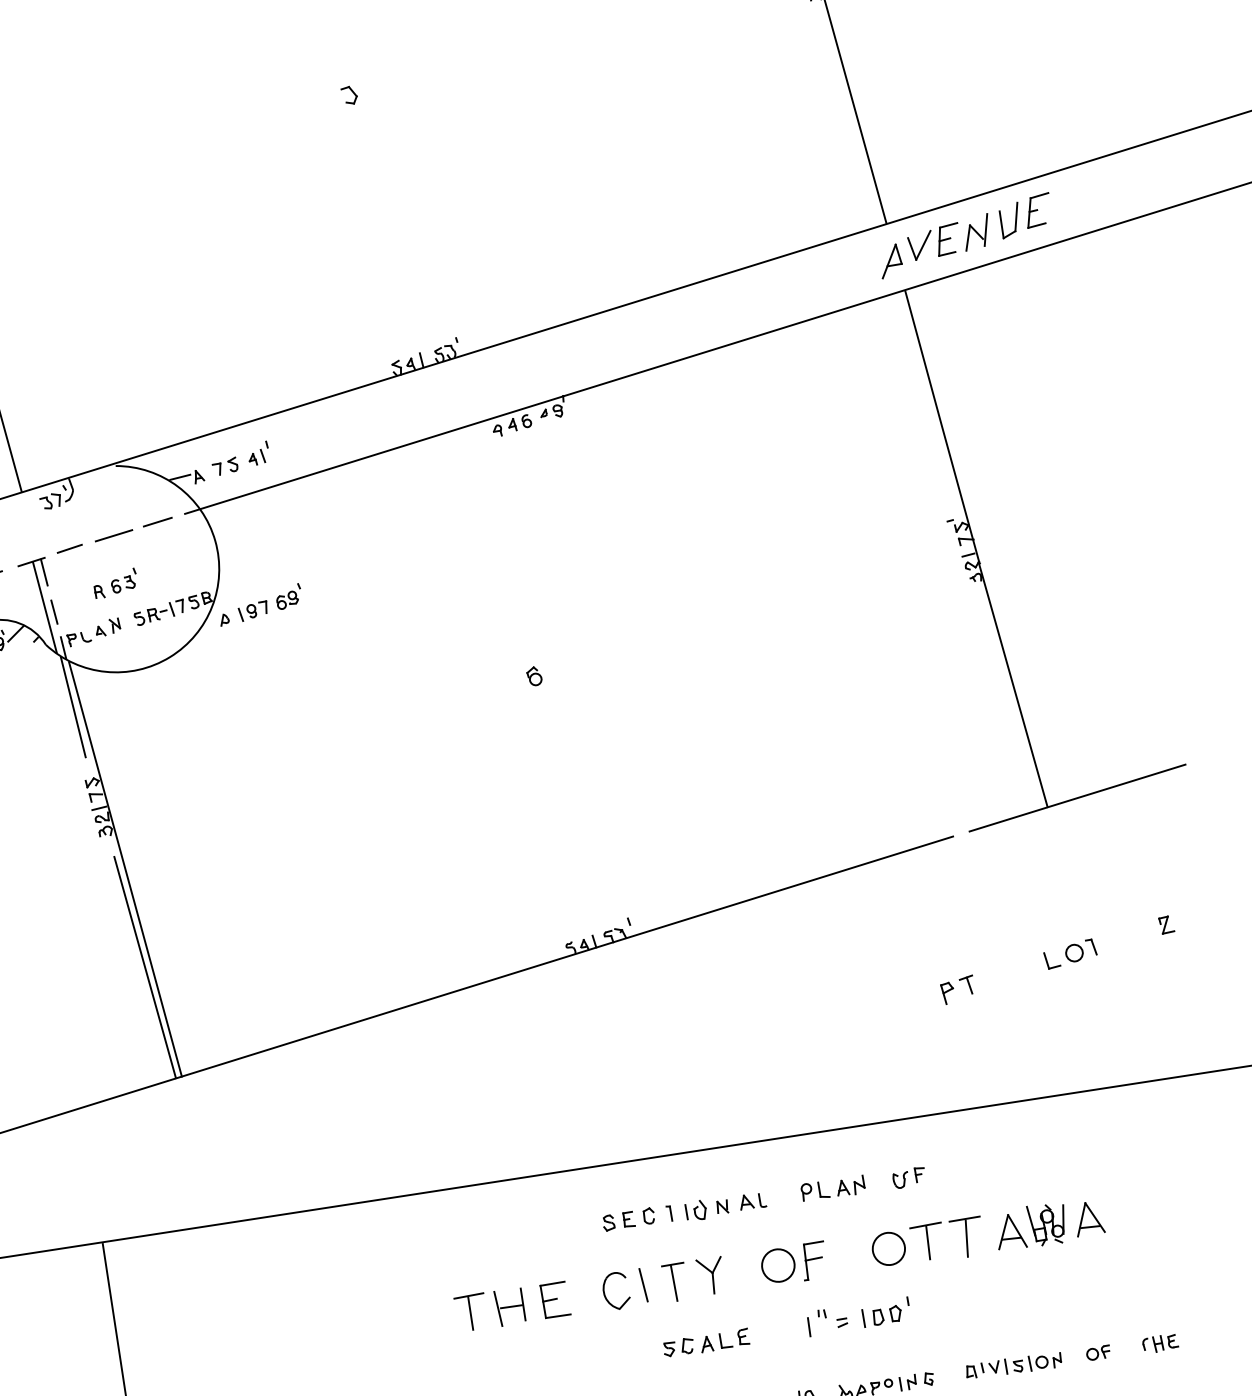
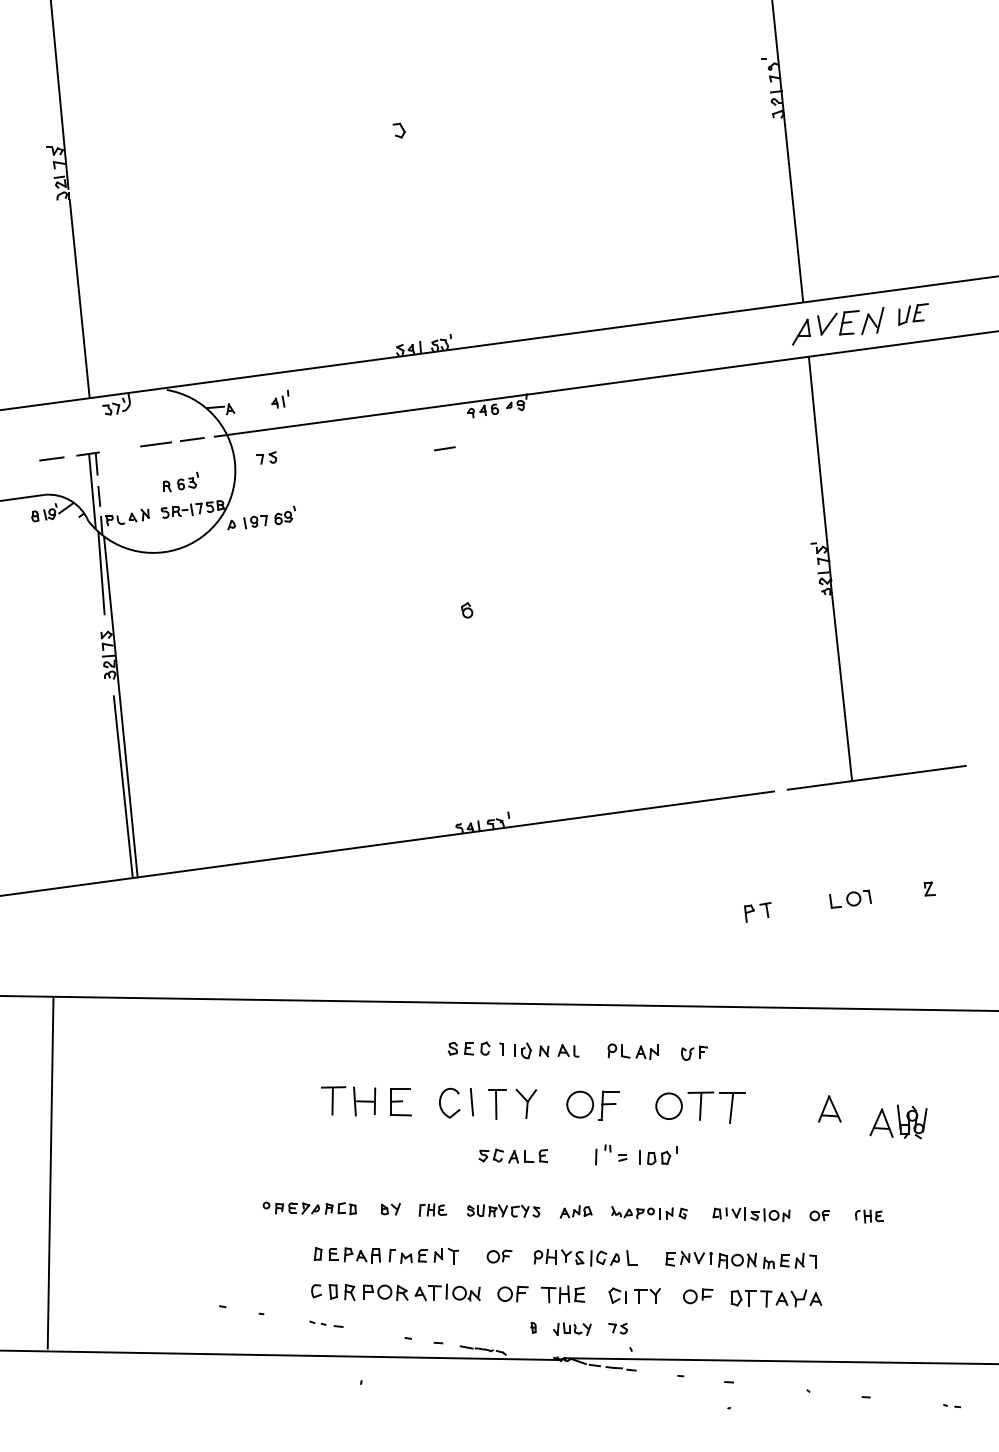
part: (1025, 215) -> (913, 314), size x0.7
part: (225, 466) -> (266, 457), moved
line: (69, 548) -> (444, 448), moved
part: (114, 582) -> (180, 481), moved
part: (1031, 1226) -> (898, 1121), moved

